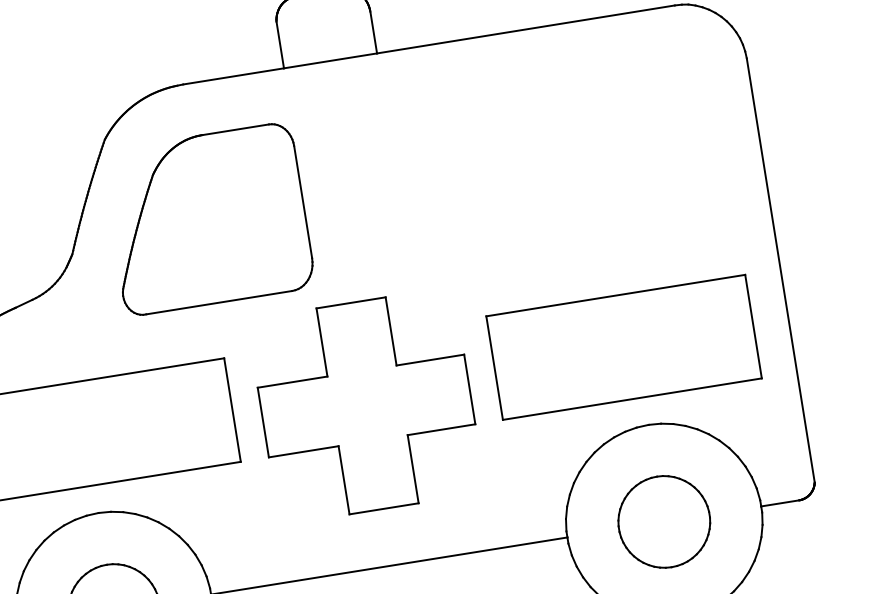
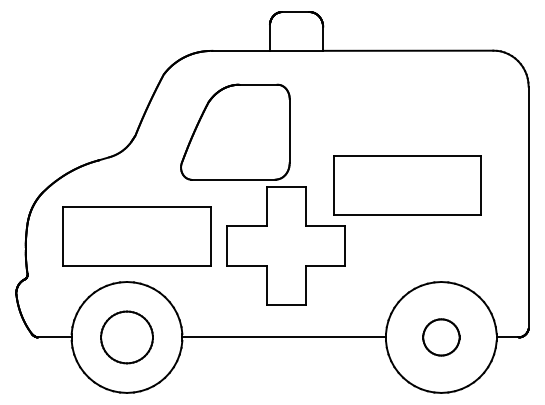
part: (208, 218) -> (235, 131), moved
part: (624, 347) -> (407, 185), moved
part: (664, 521) -> (441, 337), size x0.7

